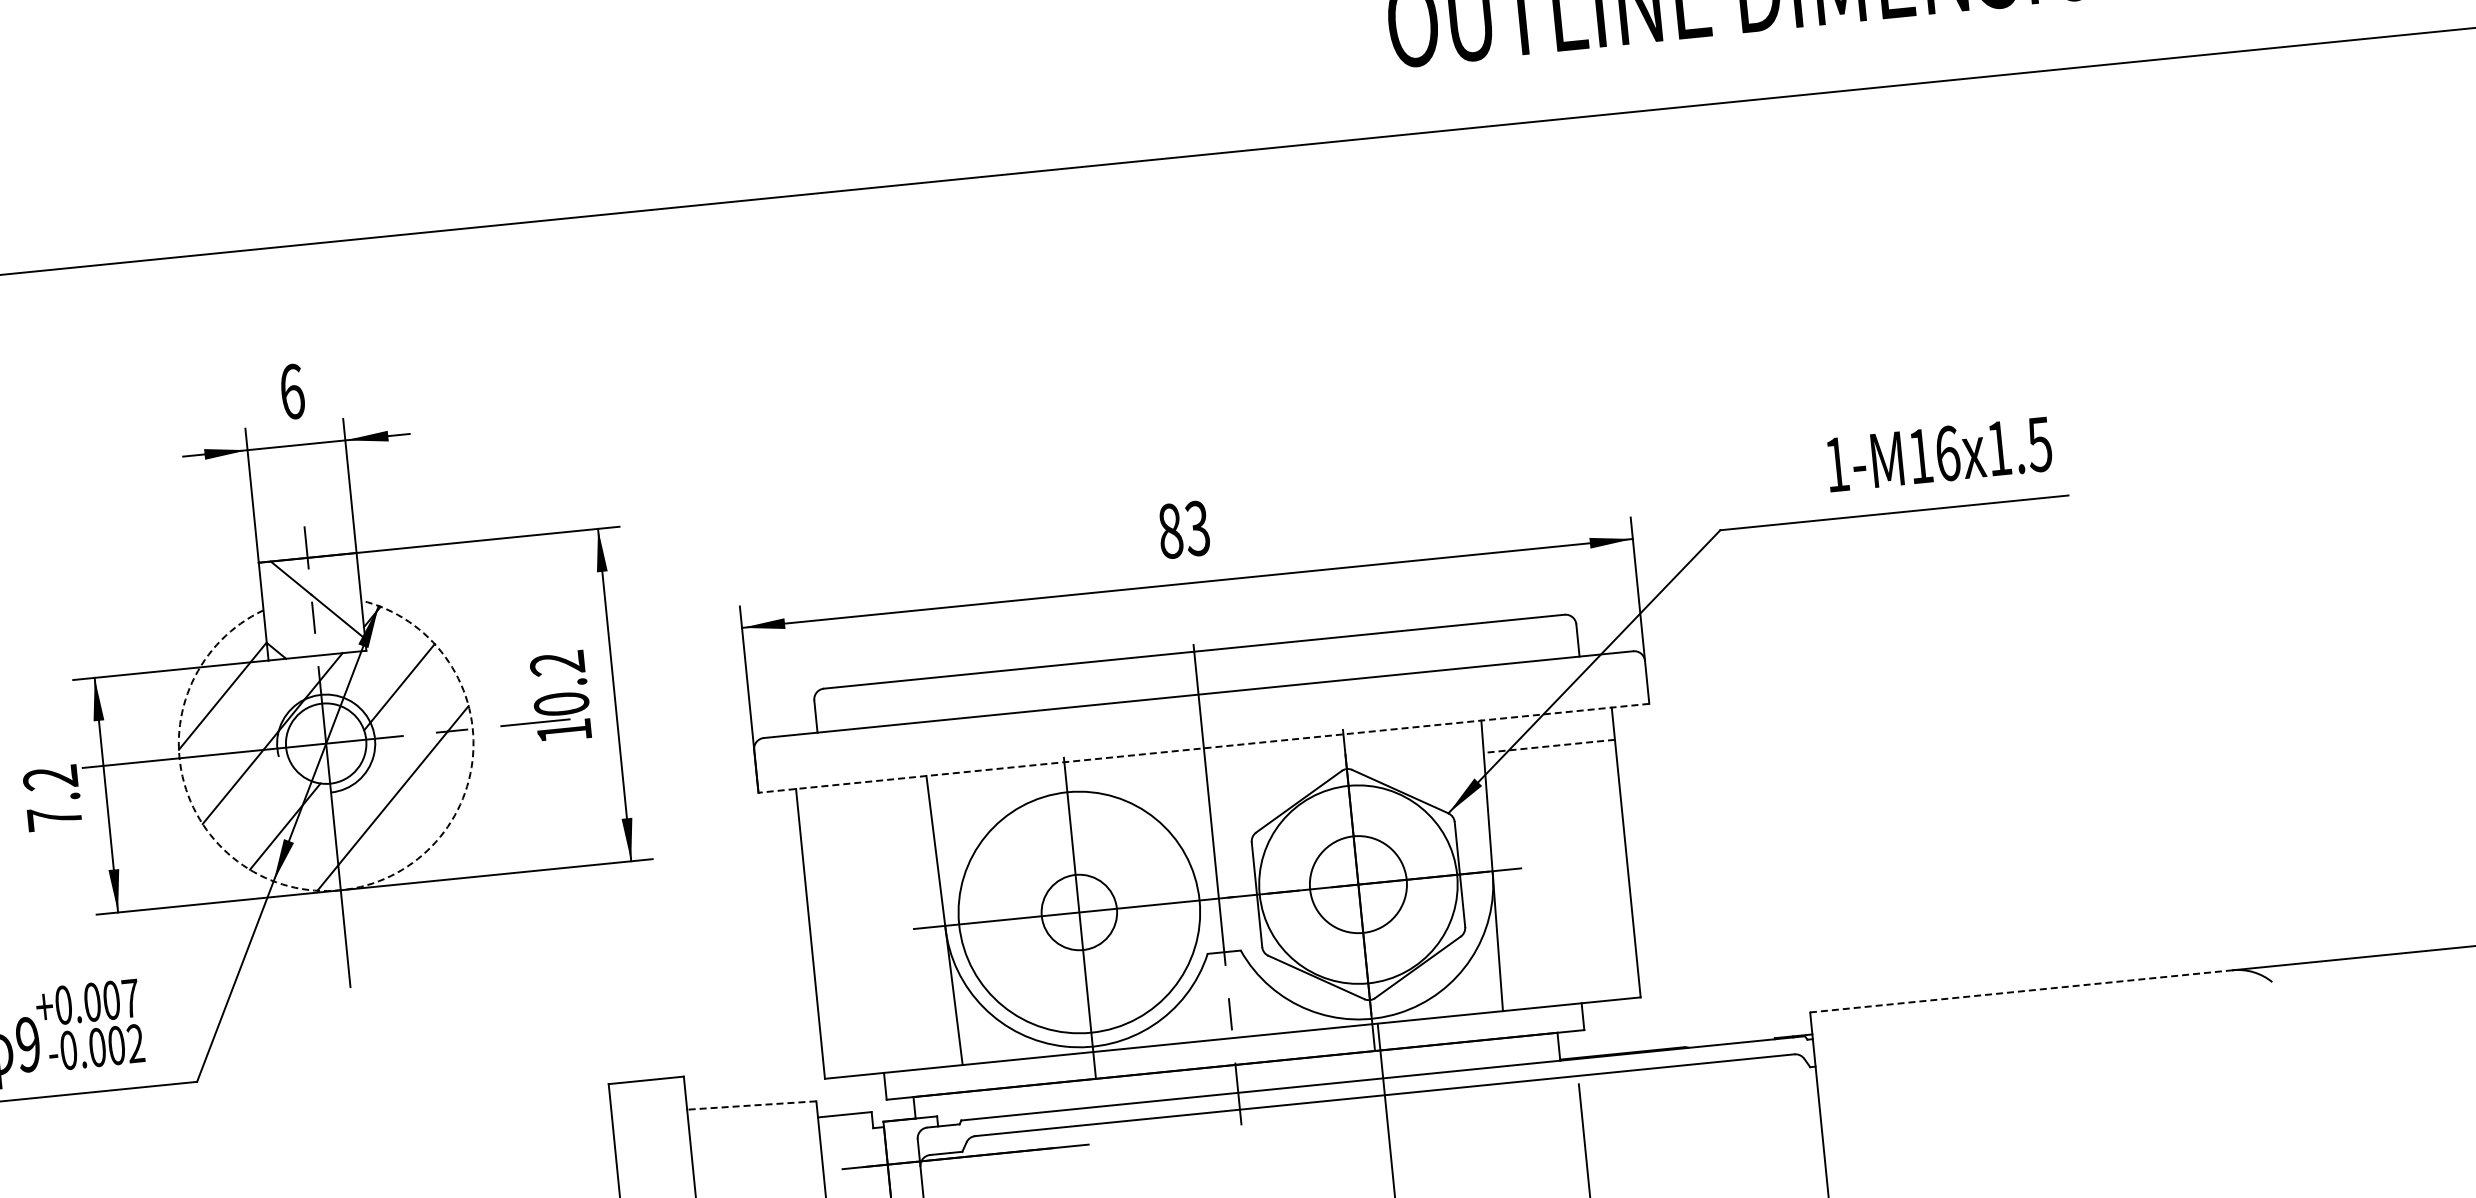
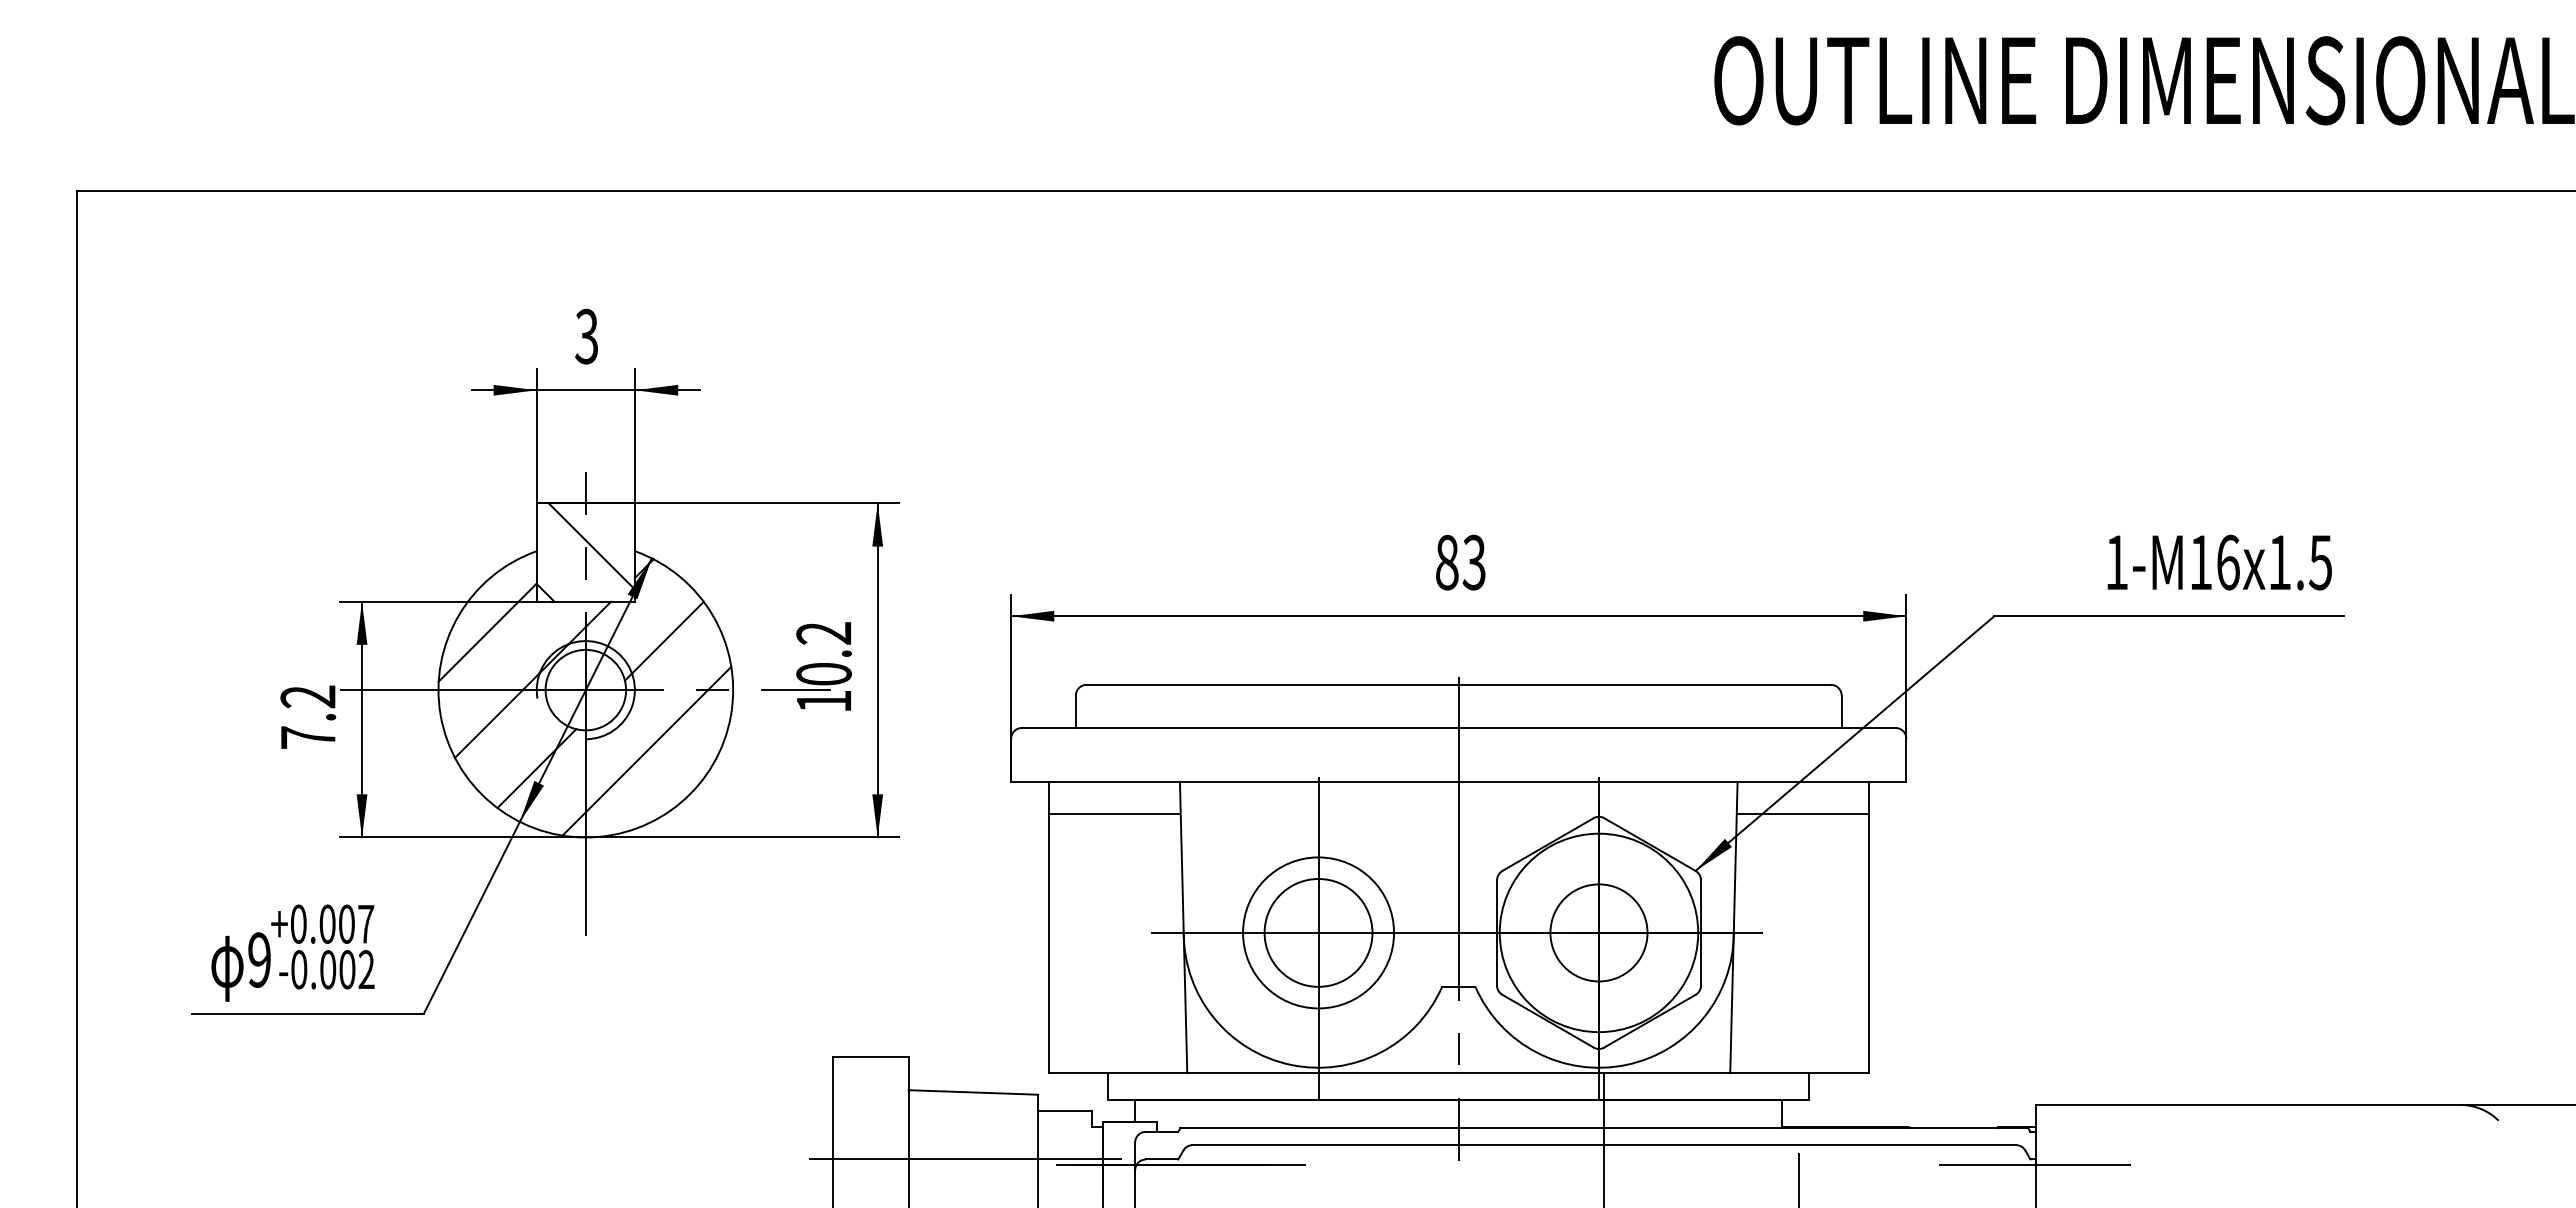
text: (291, 391) -> (586, 336), 6 -> 3
line: (1549, 746) -> (1802, 814), dashed -> solid
line: (1203, 747) -> (1458, 781), dashed -> solid
line: (863, 815) -> (1113, 814), added
arc: (340, 890) -> (585, 837), dashed -> solid
circle: (1079, 912) -> (1318, 932), size x0.62
circle: (1079, 912) -> (1318, 932), size x1.43
line: (2020, 990) -> (2247, 1104), dashed -> solid
line: (1814, 1071) -> (2034, 1164), added
line: (751, 1105) -> (973, 1092), dashed -> solid
line: (750, 1173) -> (965, 1159), added

